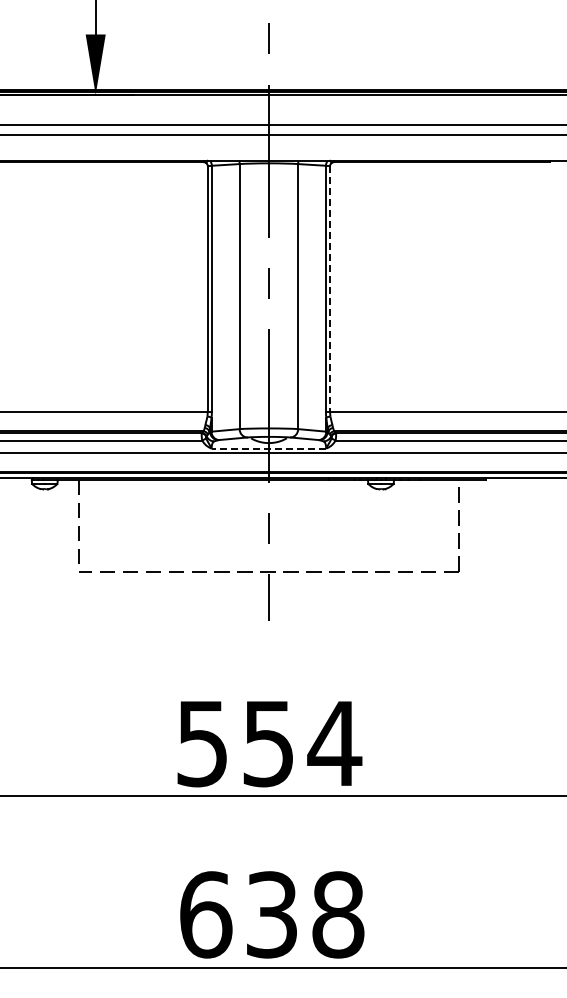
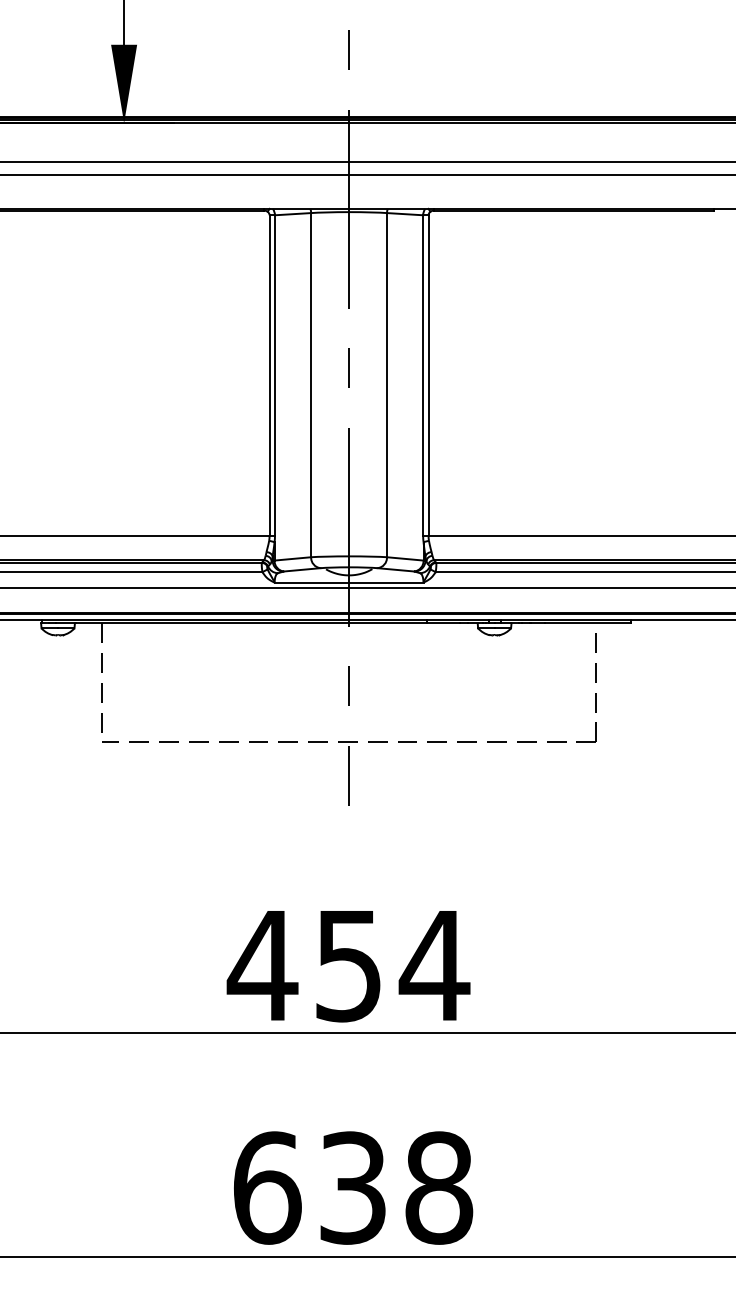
line: (330, 289) -> (429, 375), dashed -> solid
line: (268, 448) -> (348, 582), dashed -> solid
text: (201, 744) -> (261, 966), 554 -> 454

